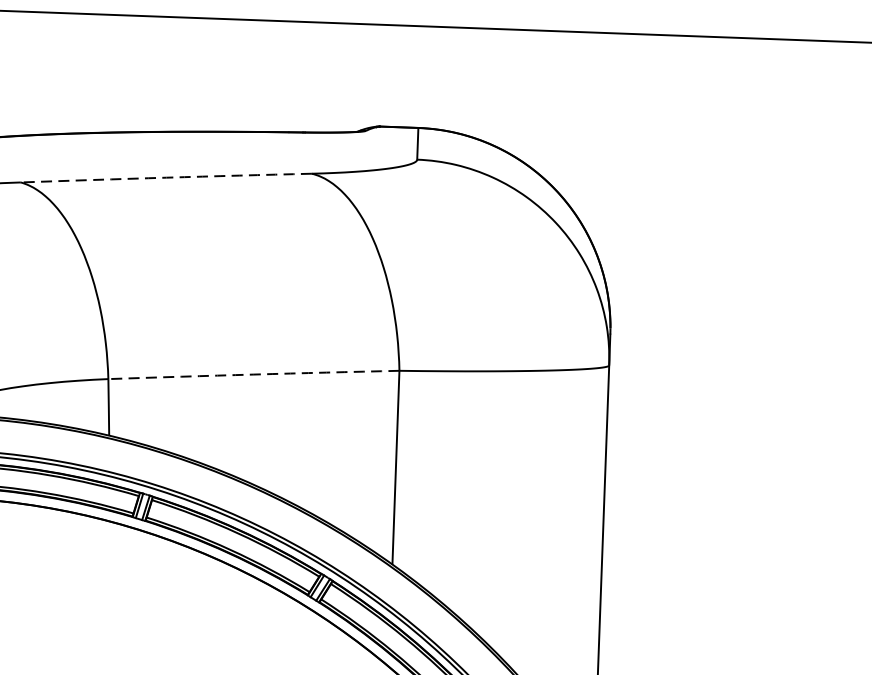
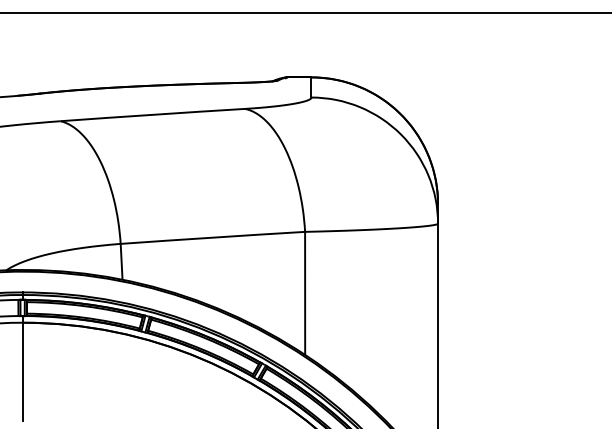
arc: (165, 177) -> (152, 114), dashed -> solid
arc: (253, 374) -> (212, 237), dashed -> solid

